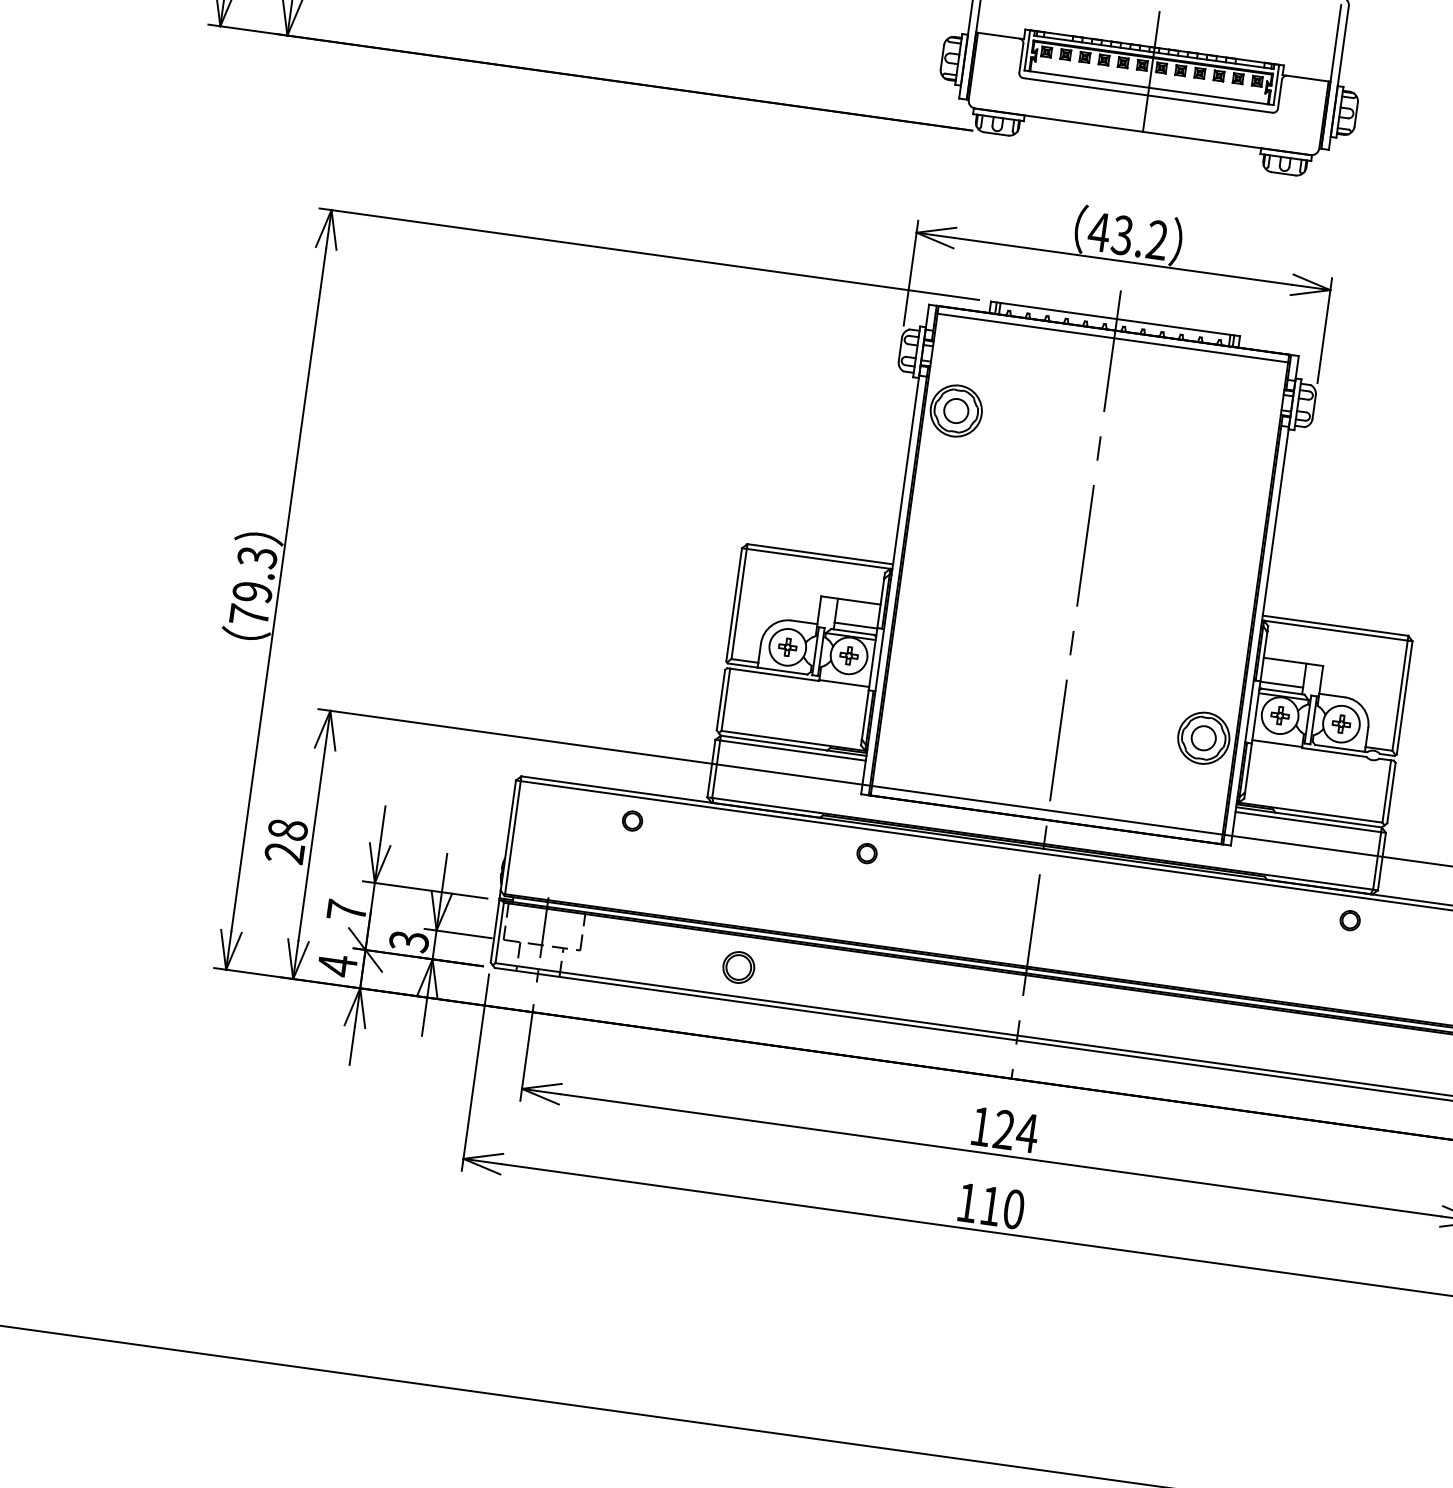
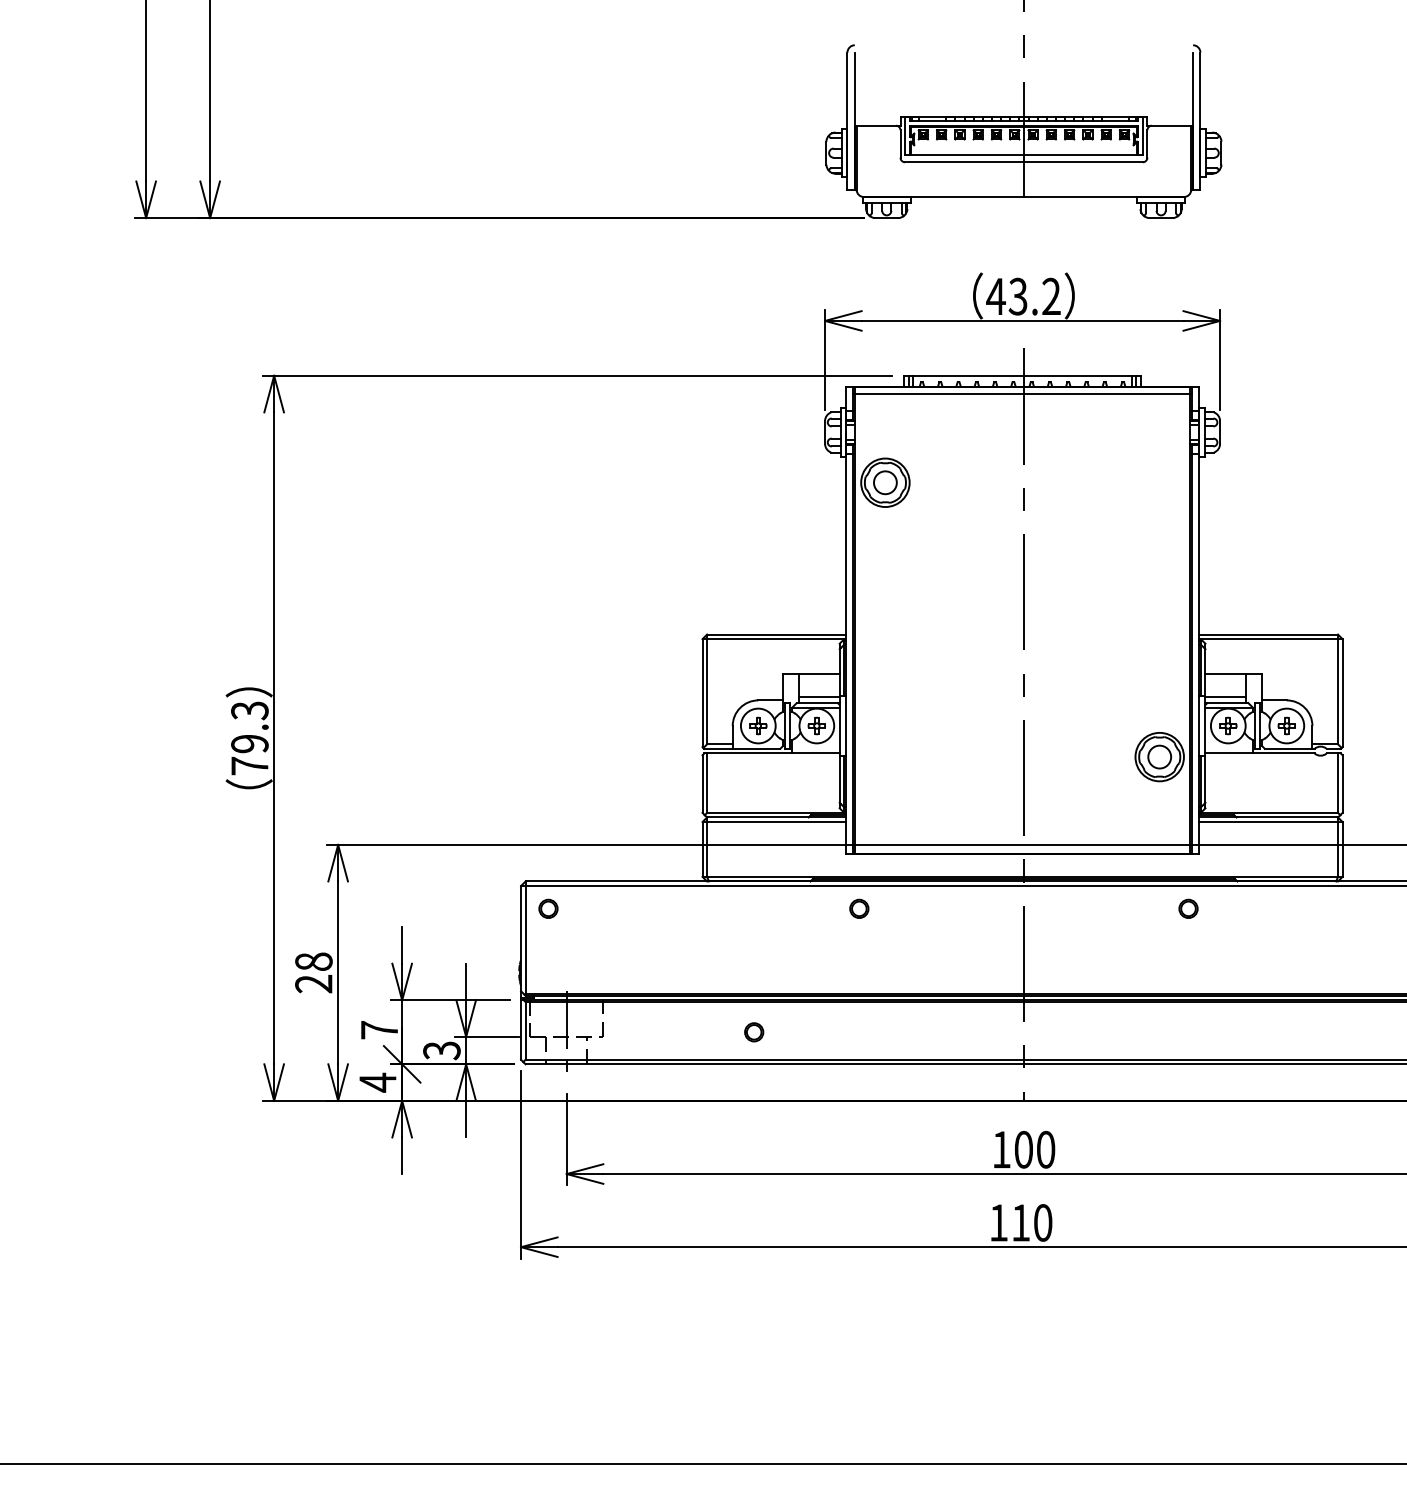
part: (632, 820) -> (548, 908), moved
part: (1350, 920) -> (1188, 908), moved
part: (739, 967) -> (754, 1032), size x0.62
text: (1015, 1131) -> (1034, 1149), 124 -> 100

